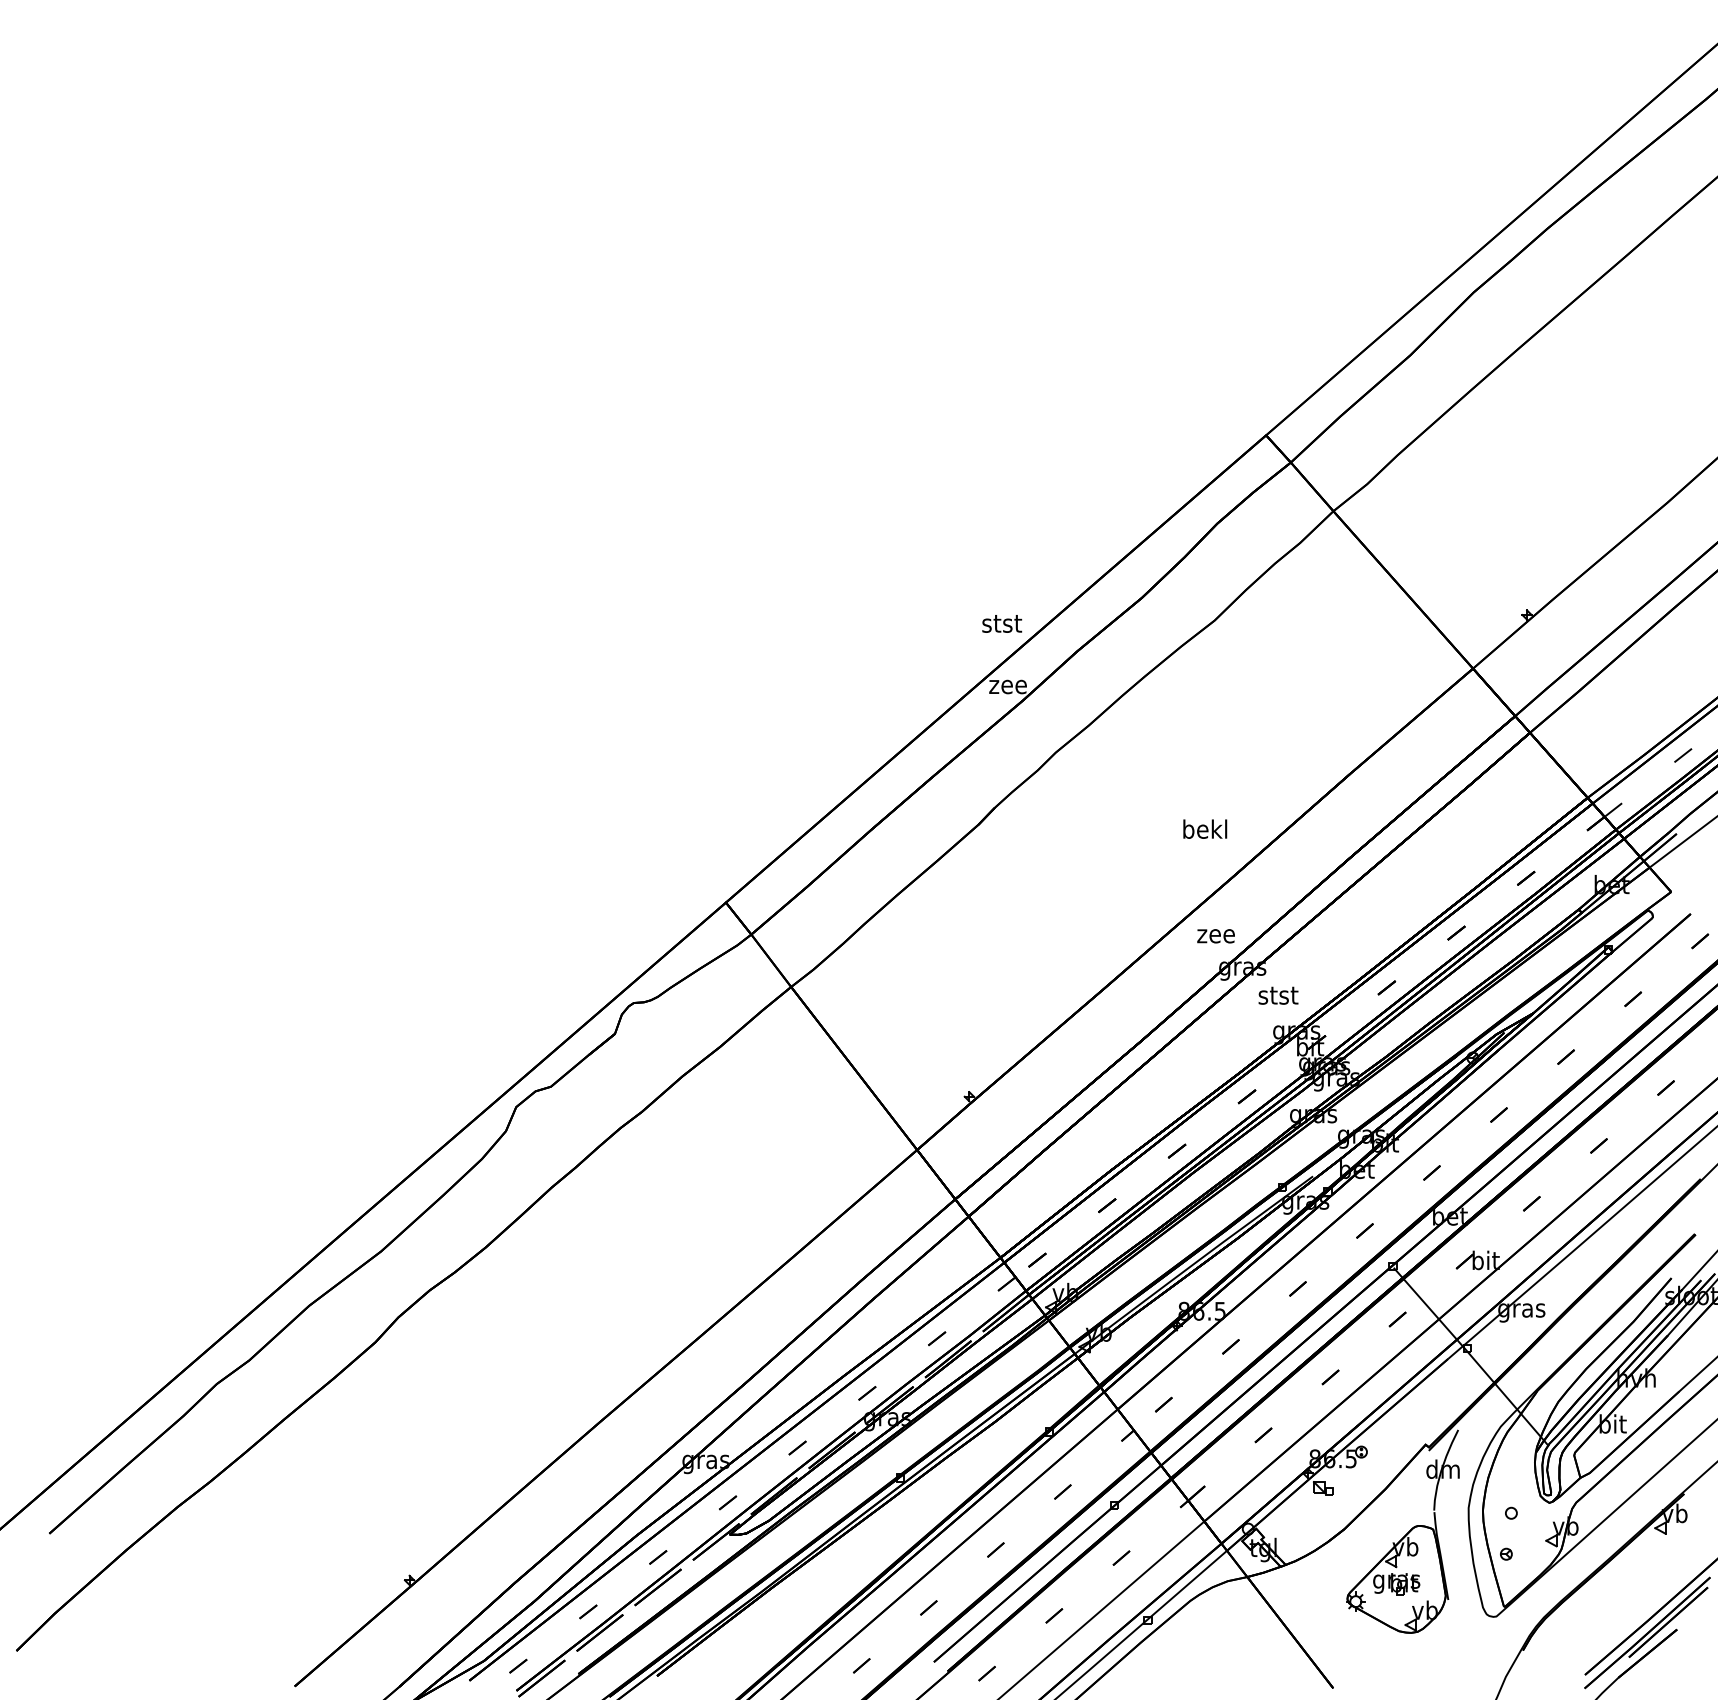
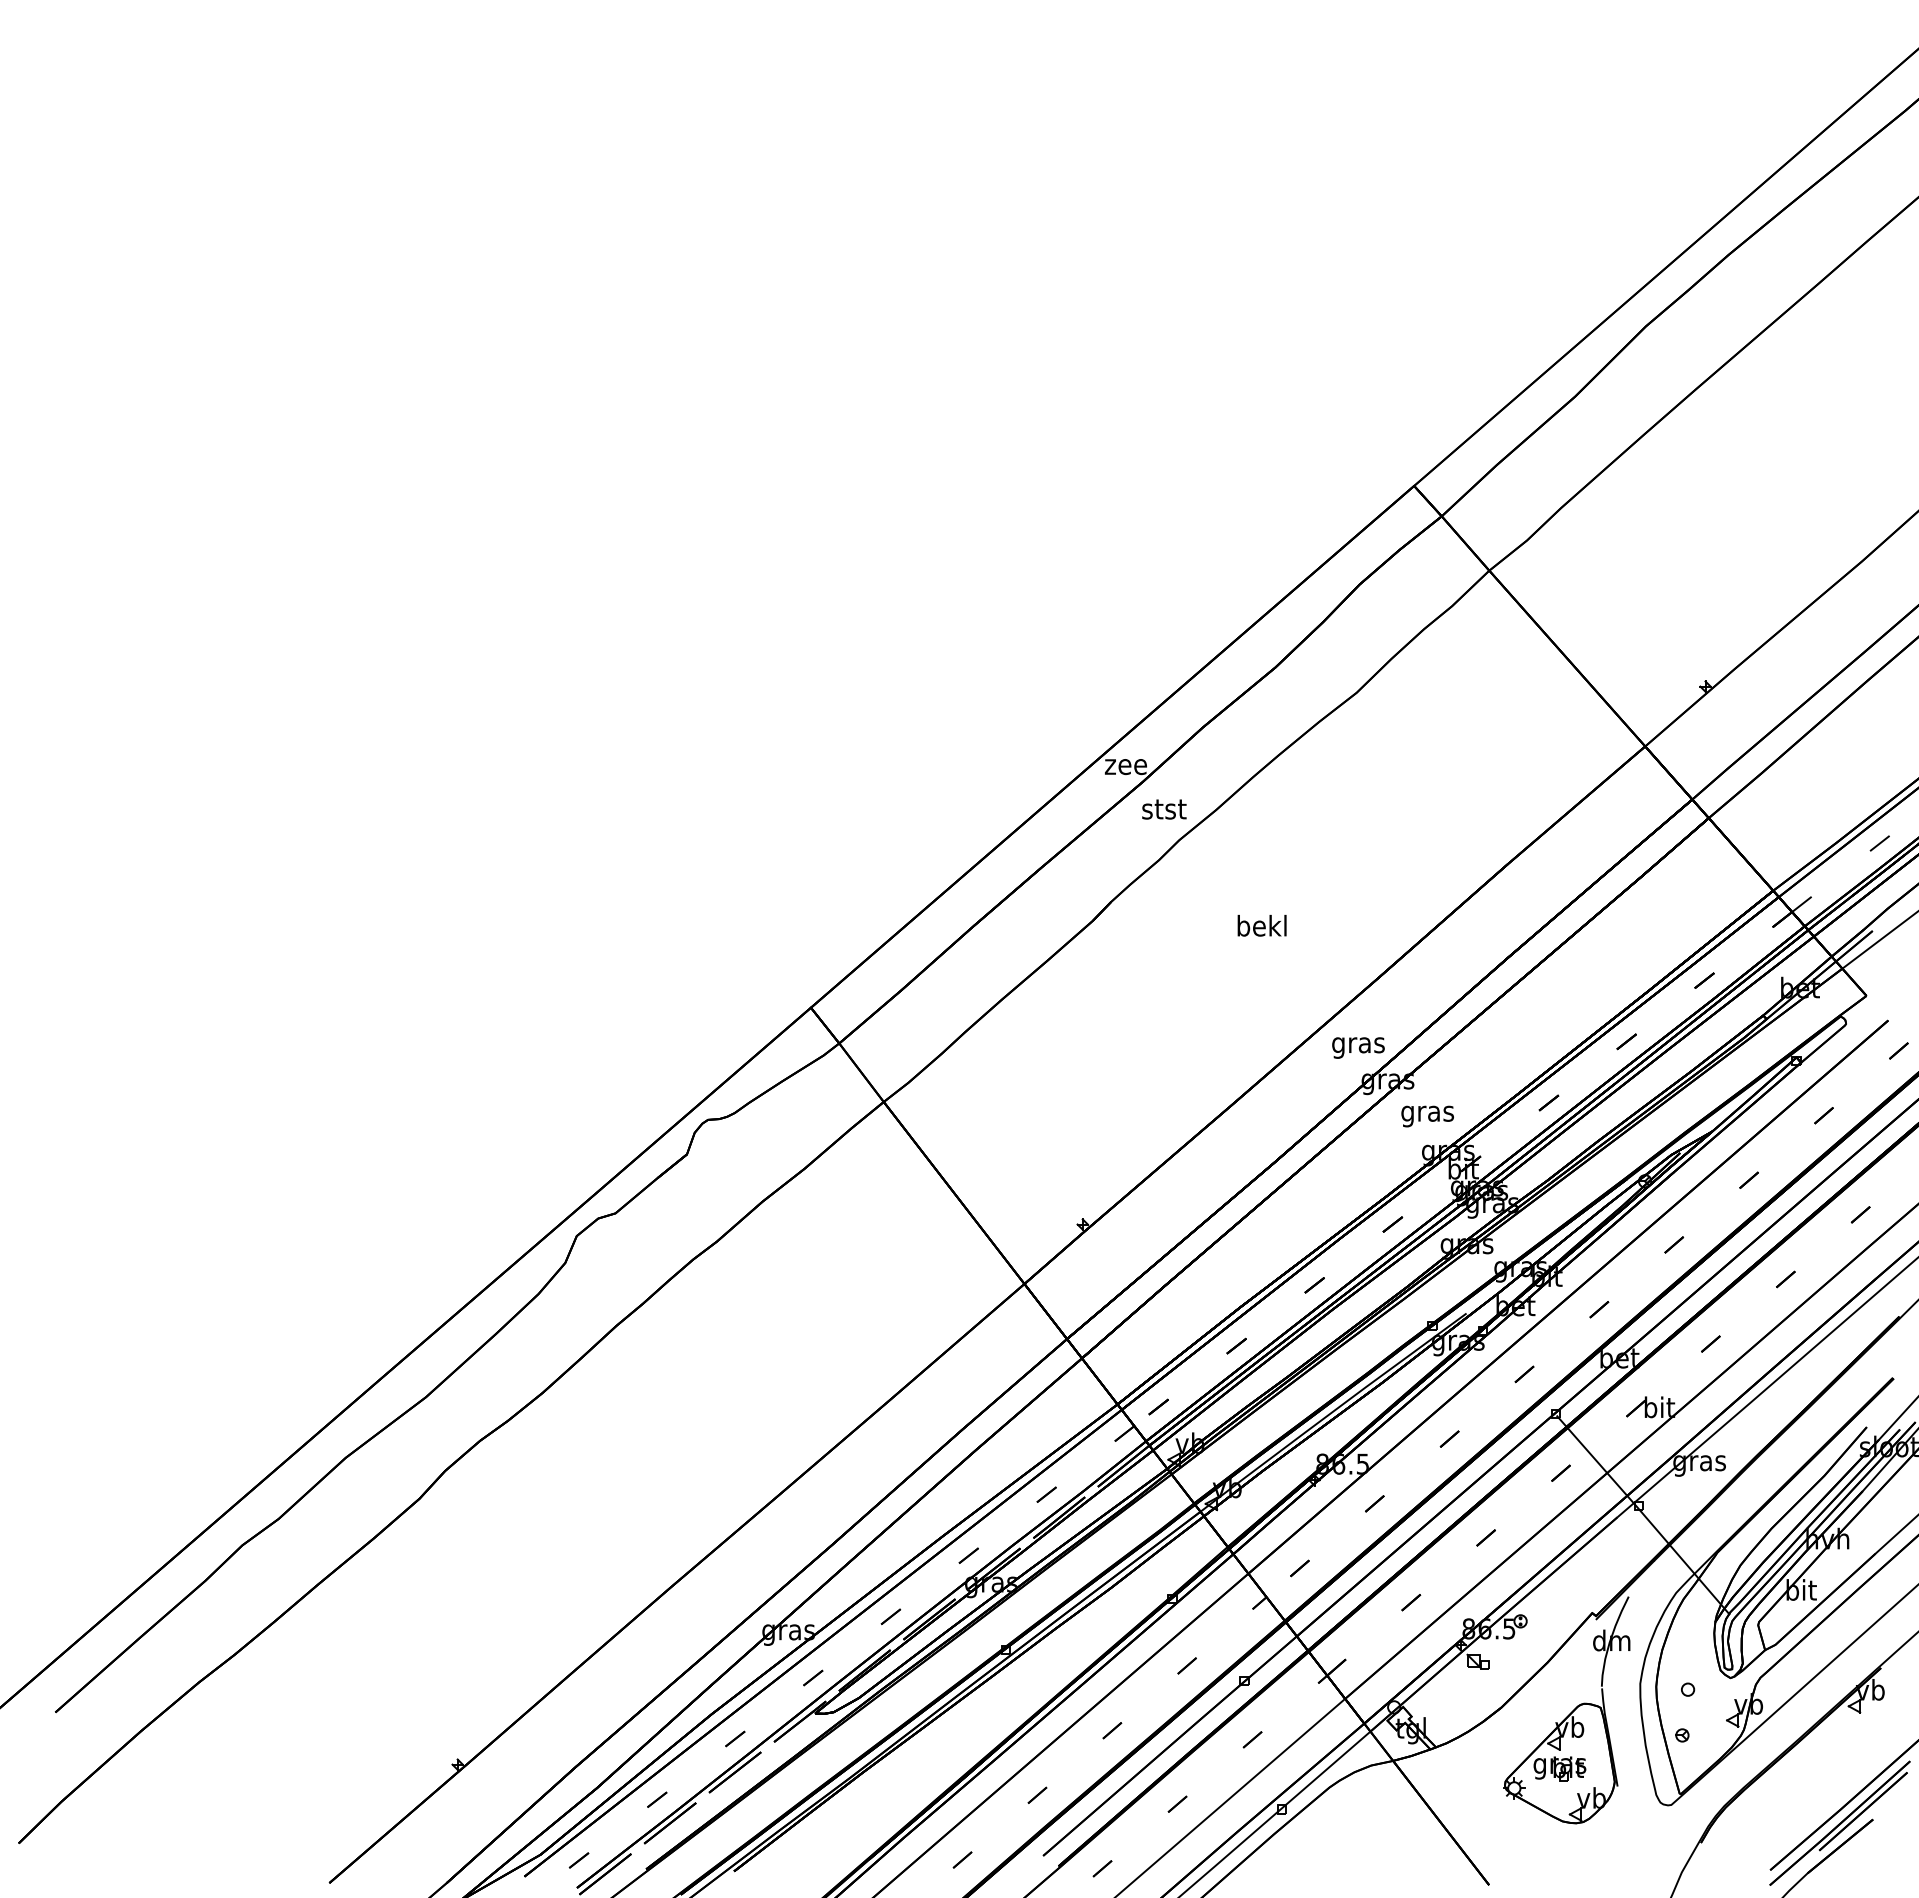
text: (1002, 623) -> (1164, 809), moved
text: (1204, 828) -> (1261, 925), moved
text: (1216, 938) -> (1358, 1047), zee -> gras
text: (1278, 998) -> (1427, 1114), stst -> gras

